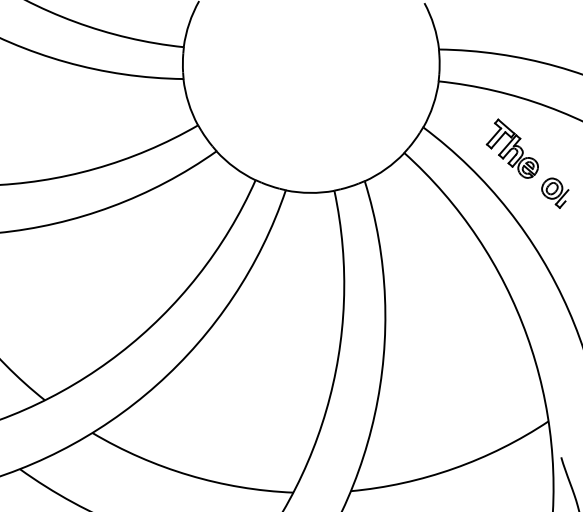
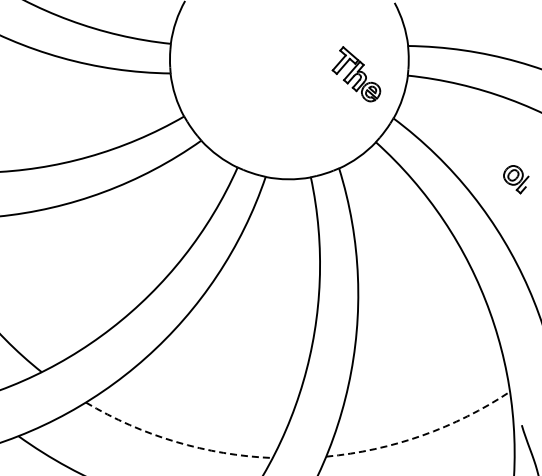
part: (512, 148) -> (356, 74), moved
arc: (454, 468) -> (422, 435), solid -> dashed
arc: (188, 474) -> (175, 441), solid -> dashed

